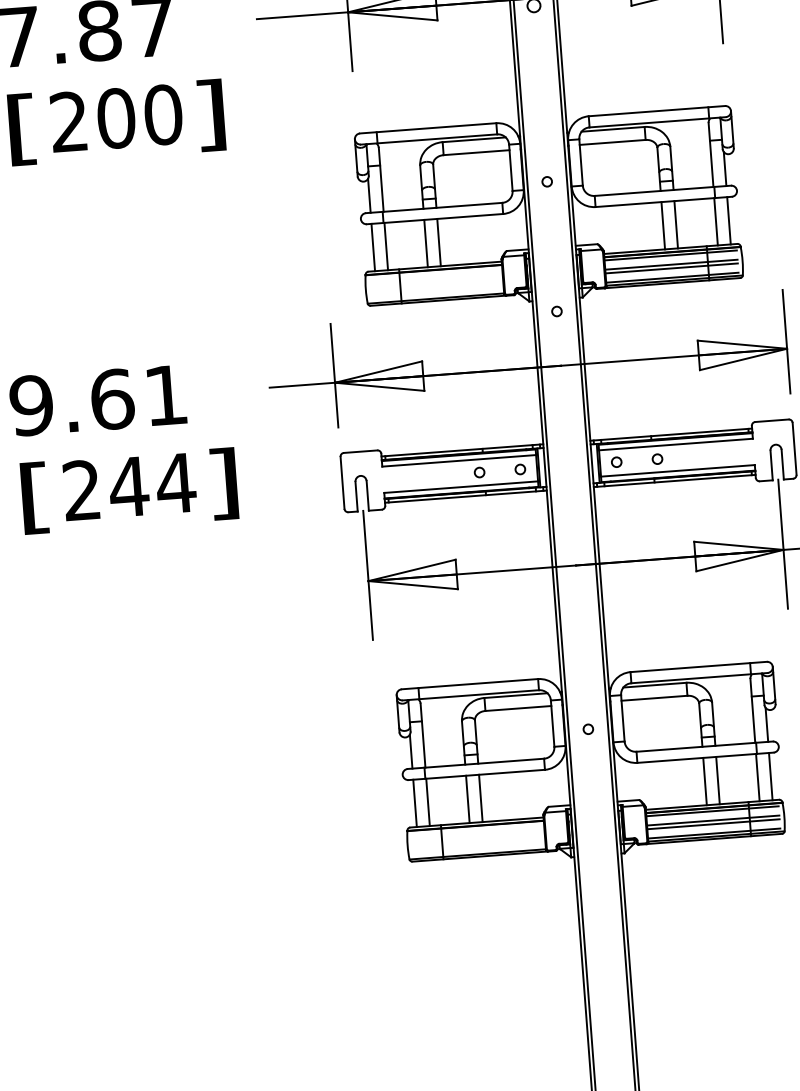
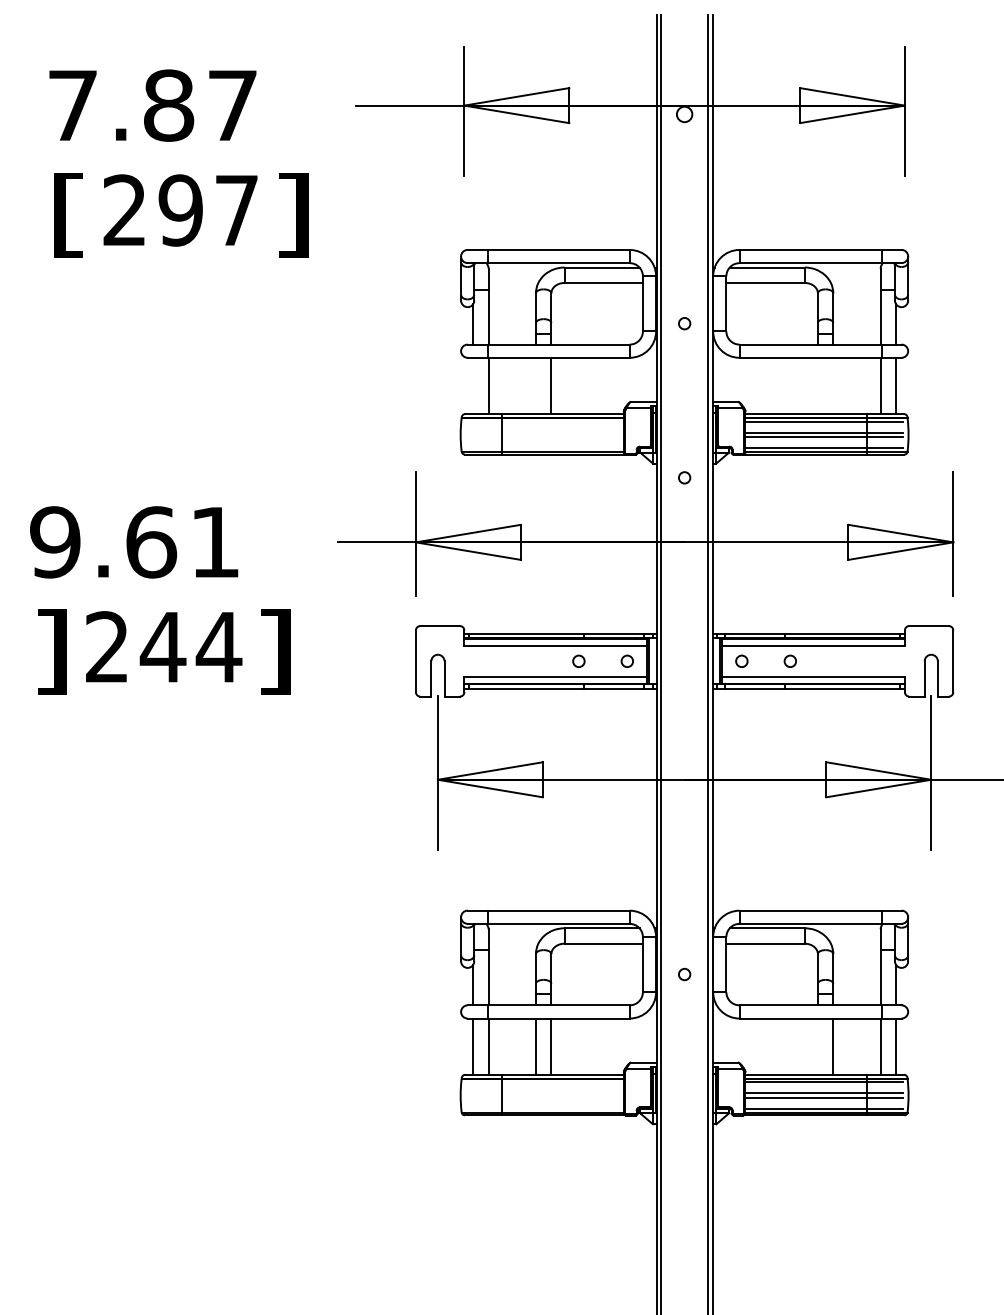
text: (139, 116) -> (208, 210), 200 -> 297
line: (676, 224) -> (833, 385), removed
line: (662, 225) -> (817, 385), removed
line: (425, 243) -> (535, 385), removed
line: (373, 247) -> (473, 385), removed
text: (35, 497) -> (51, 651), [ -> ]
line: (704, 781) -> (817, 1046), removed

